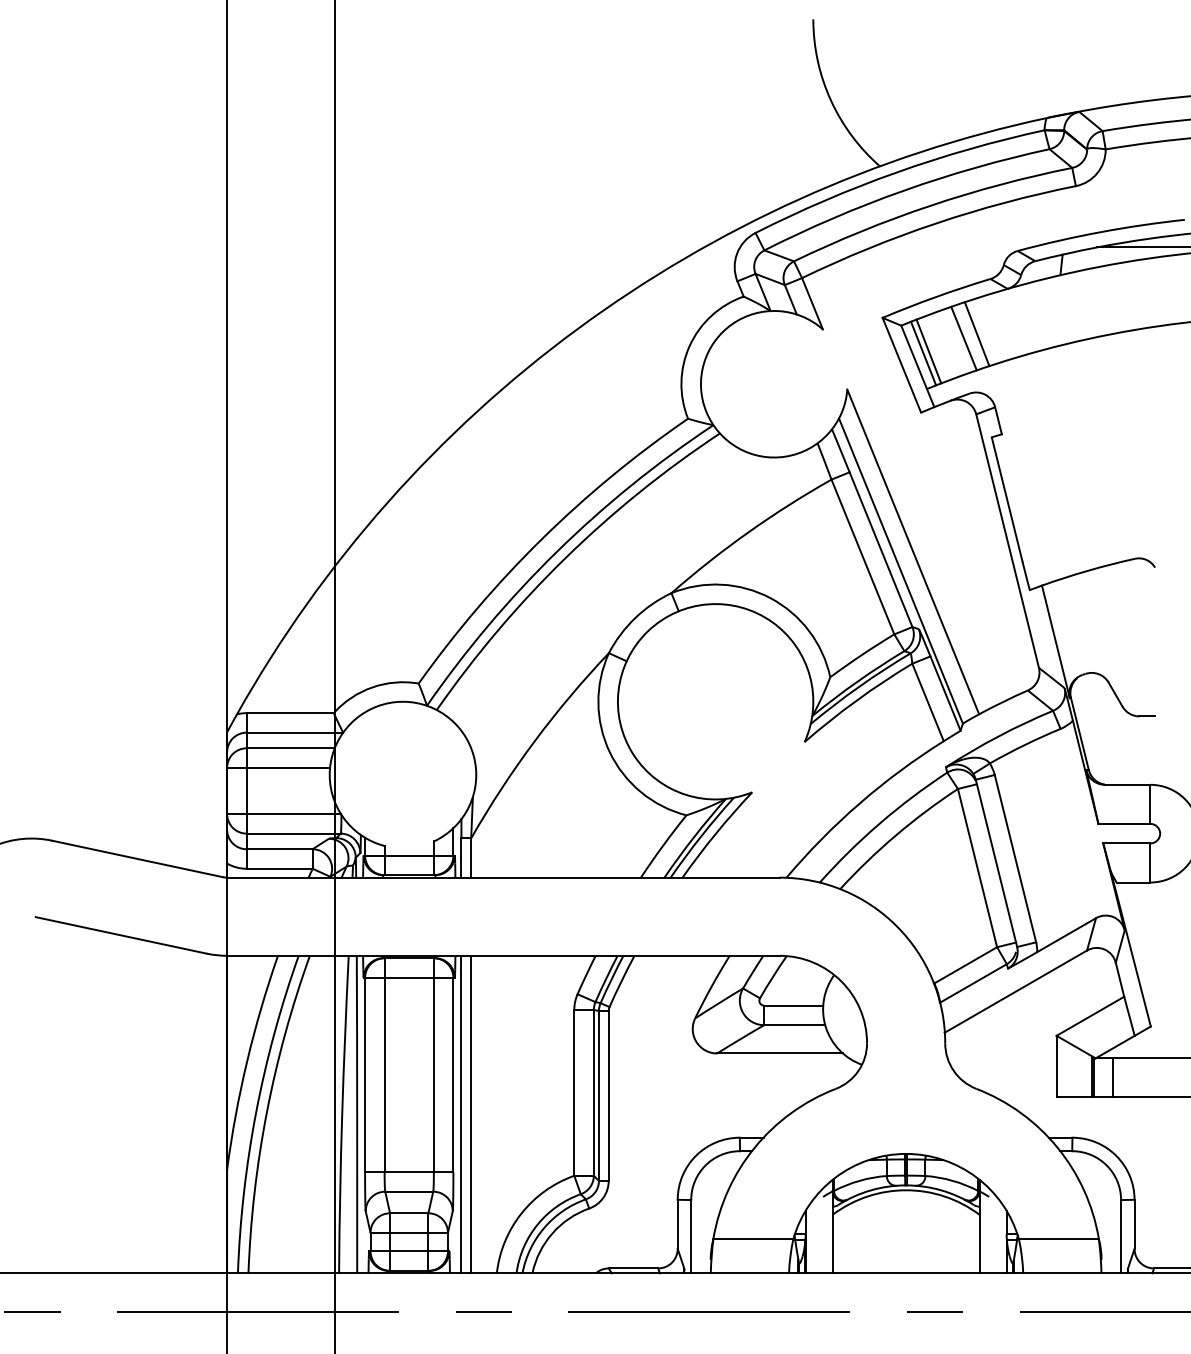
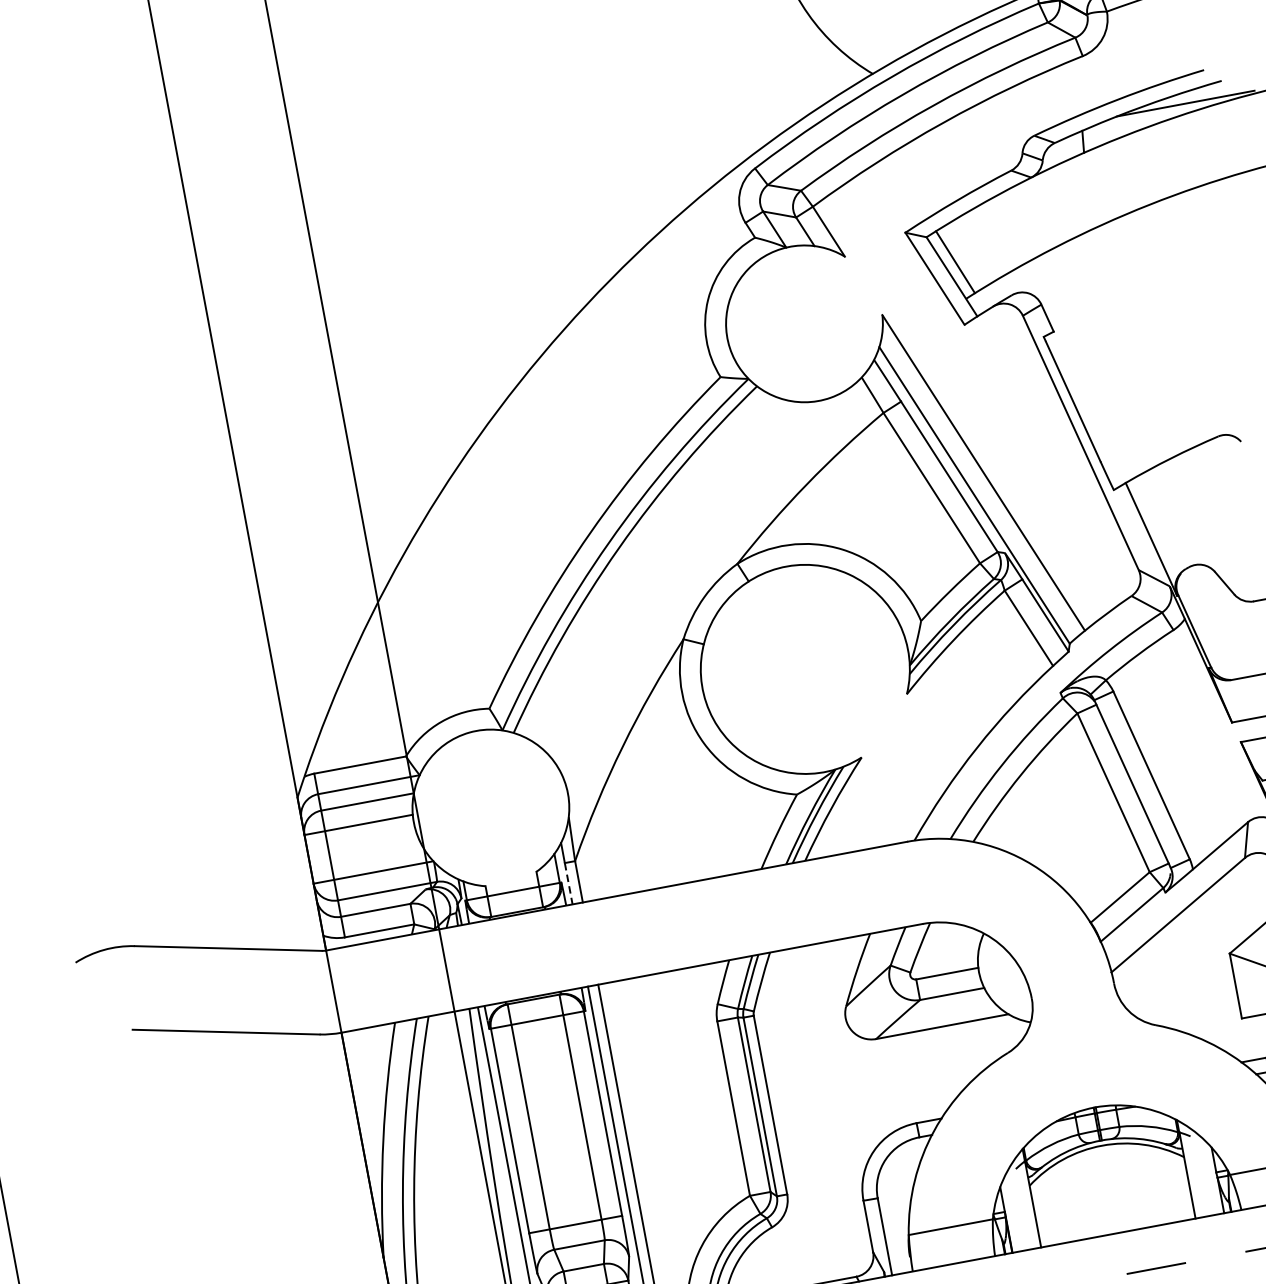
line: (976, 334) -> (1007, 231), removed
line: (963, 338) -> (994, 238), removed
line: (928, 351) -> (960, 259), removed
line: (461, 857) -> (568, 883), solid -> dashed

